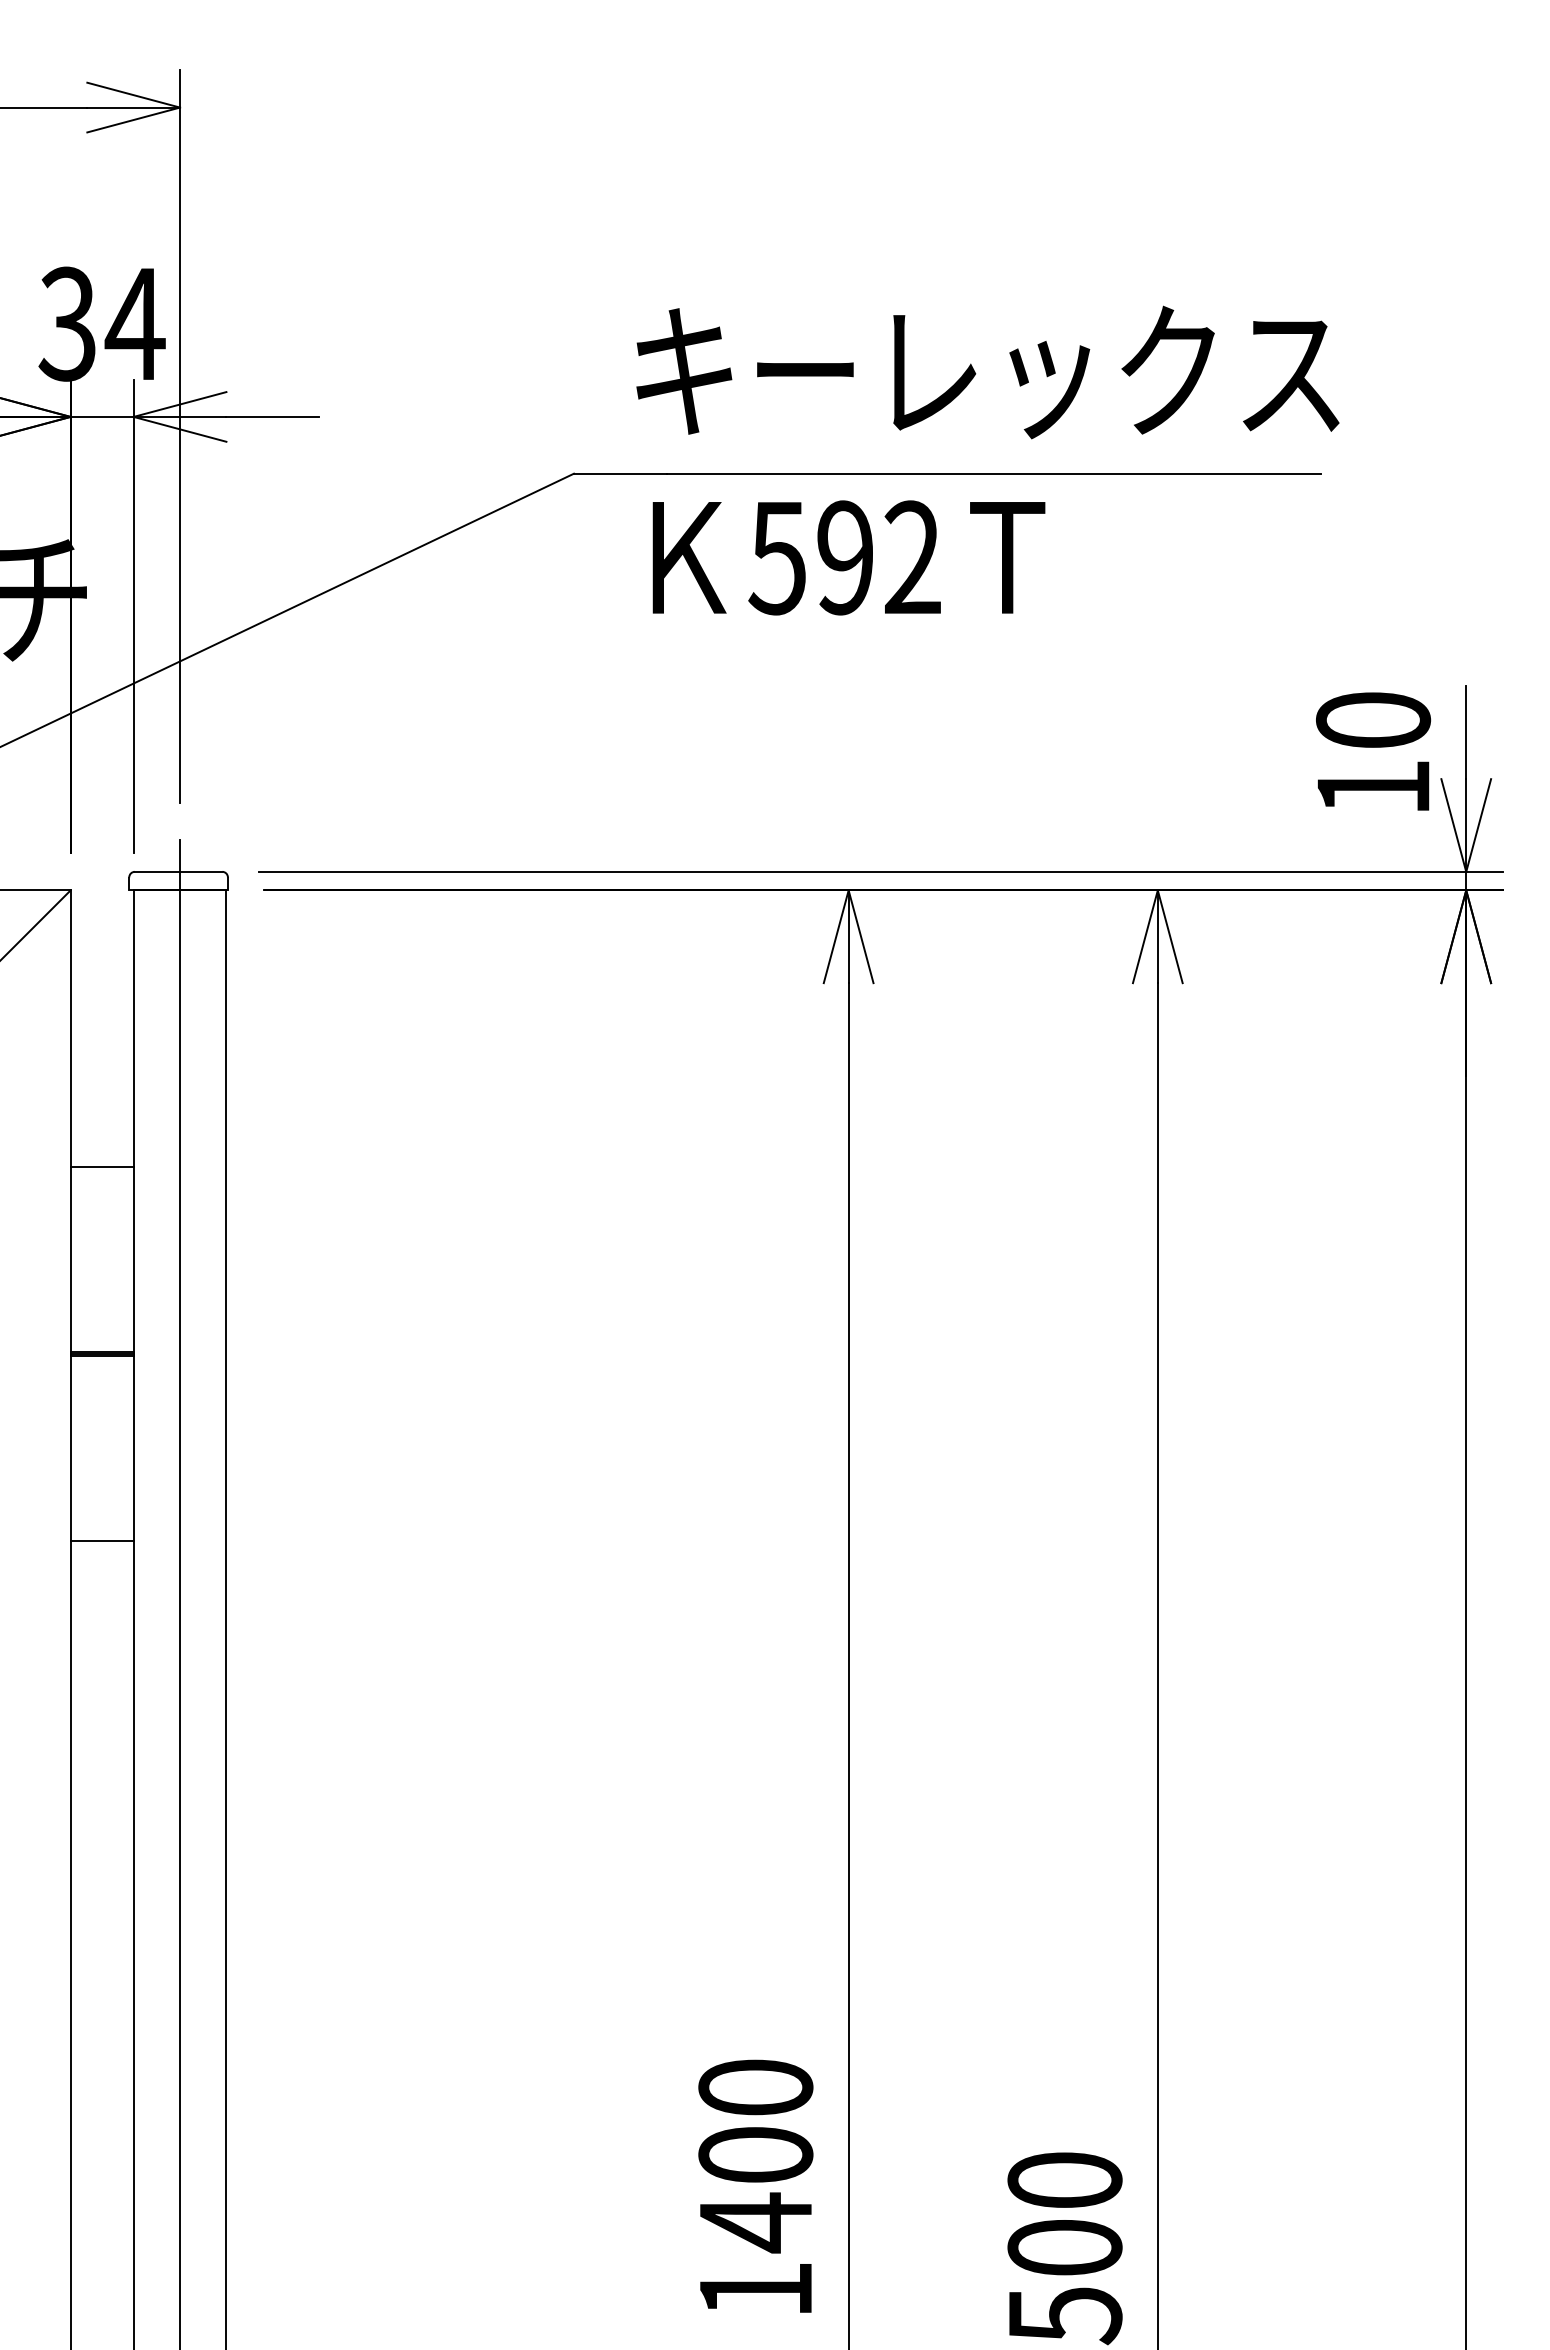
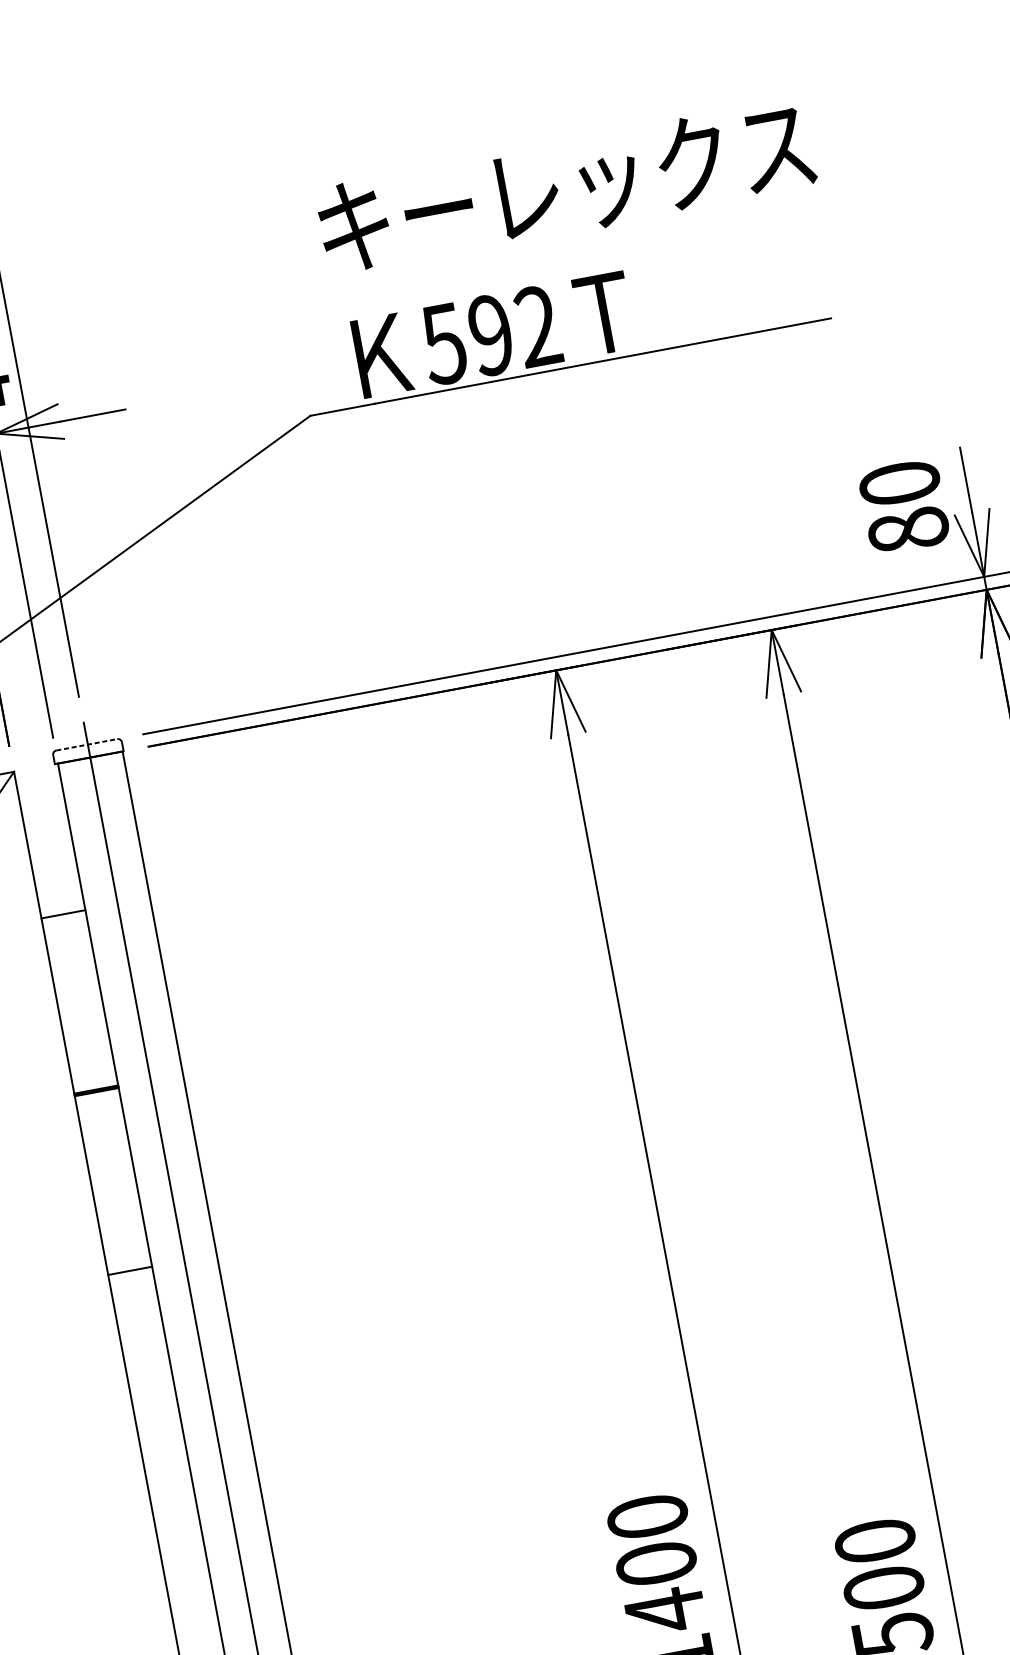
text: (987, 460) -> (577, 248), moved
text: (1373, 787) -> (908, 530), 10 -> 80
line: (178, 871) -> (86, 744), solid -> dashed
line: (101, 1166) -> (62, 914), moved
line: (101, 1541) -> (129, 1271), moved

